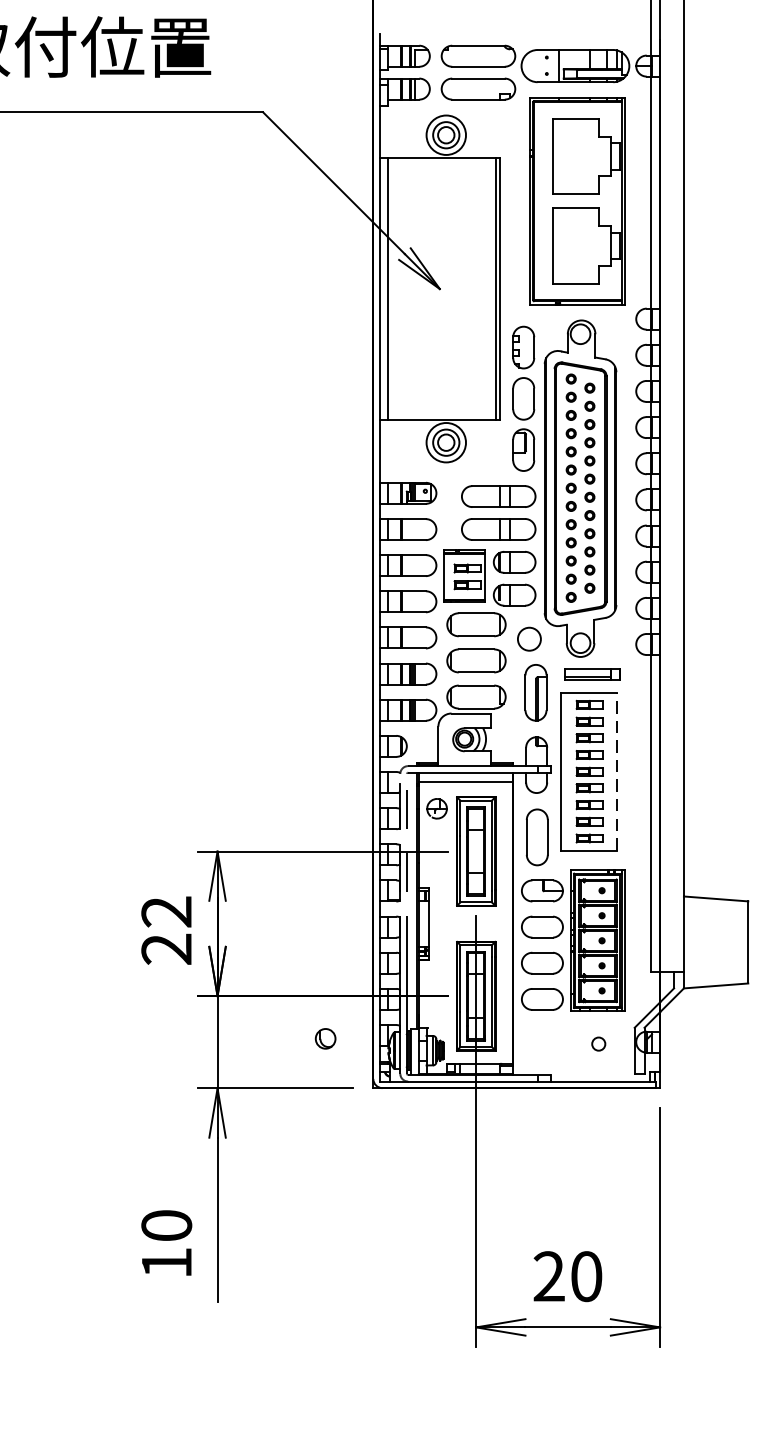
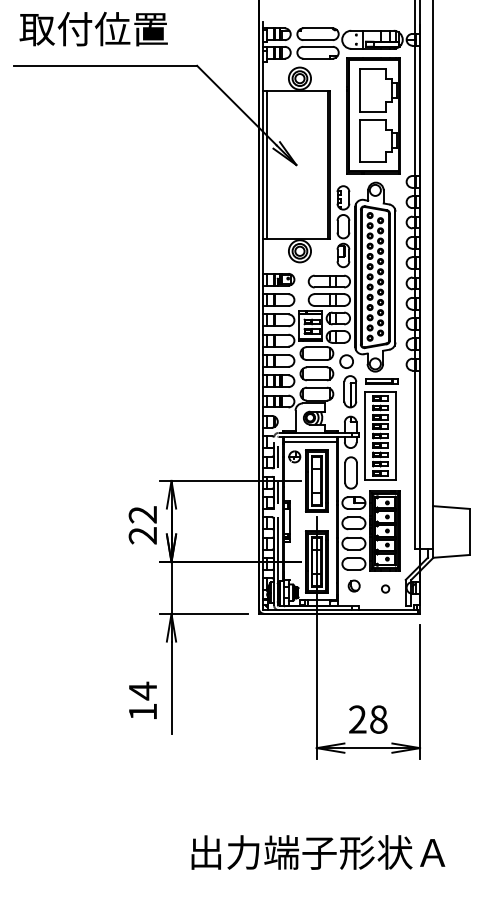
line: (616, 770) -> (395, 435), dashed -> solid
part: (324, 1037) -> (353, 585), moved
text: (165, 1224) -> (142, 690), 10 -> 14
text: (586, 1276) -> (378, 719), 20 -> 28

